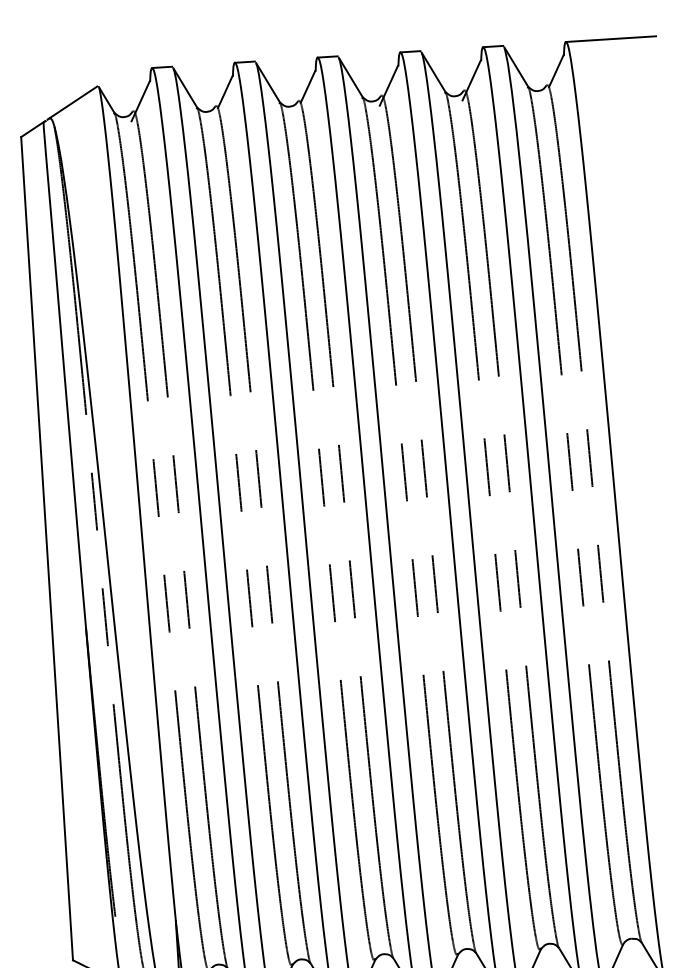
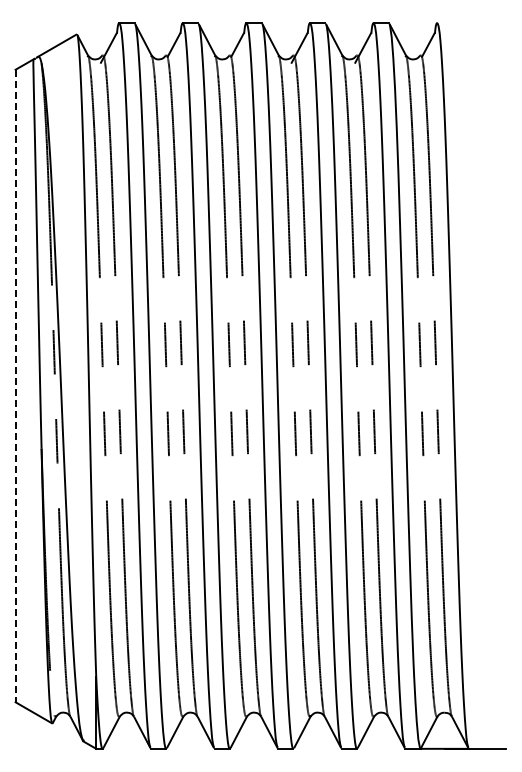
line: (610, 39) -> (471, 23), removed
line: (46, 549) -> (15, 386), solid -> dashed

